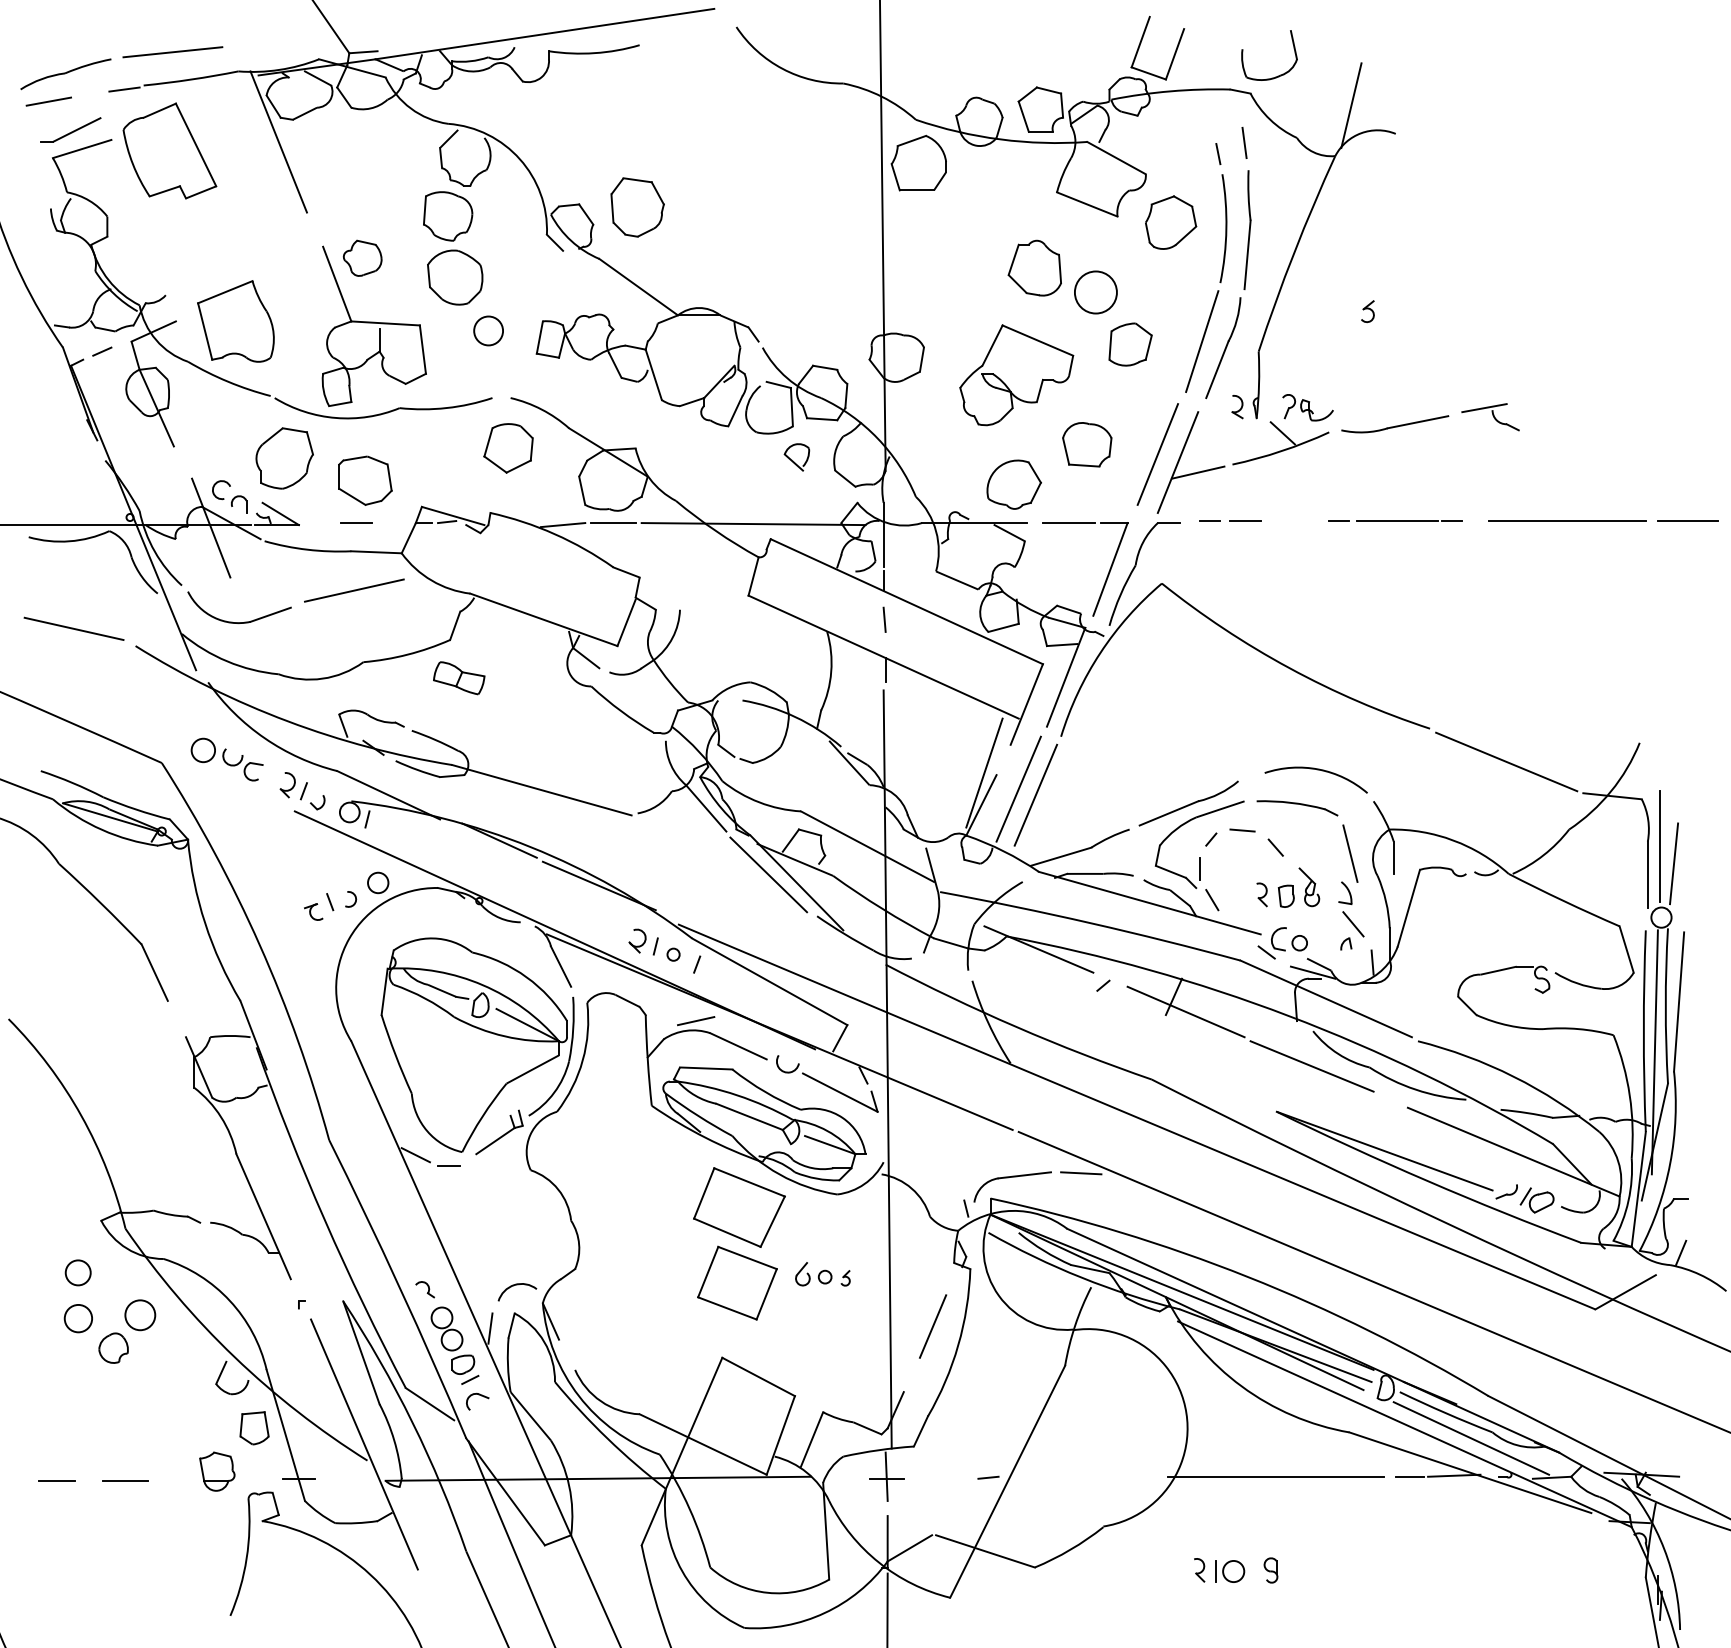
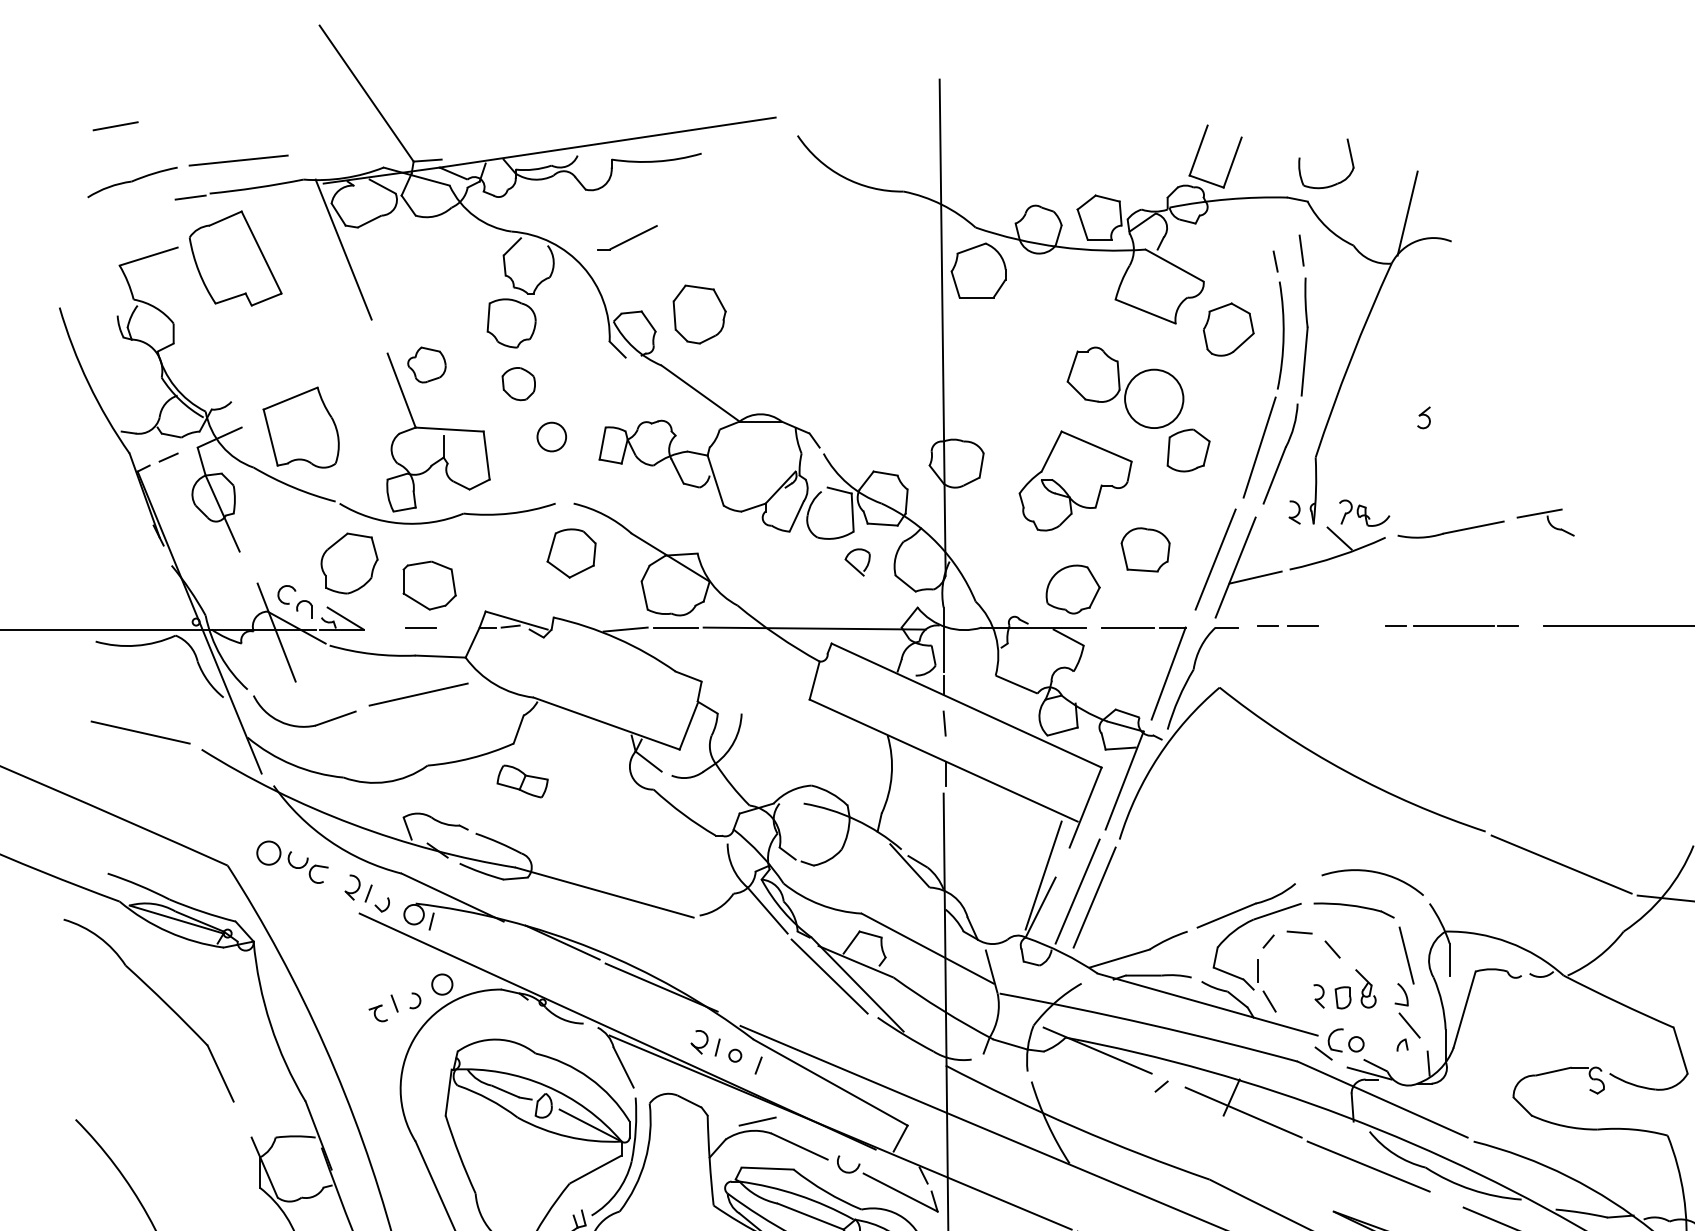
line: (48, 101) -> (115, 126), moved
part: (70, 129) -> (627, 237), moved
part: (455, 277) -> (518, 384), size x0.6
circle: (1095, 292) -> (1153, 398), size x1.4

